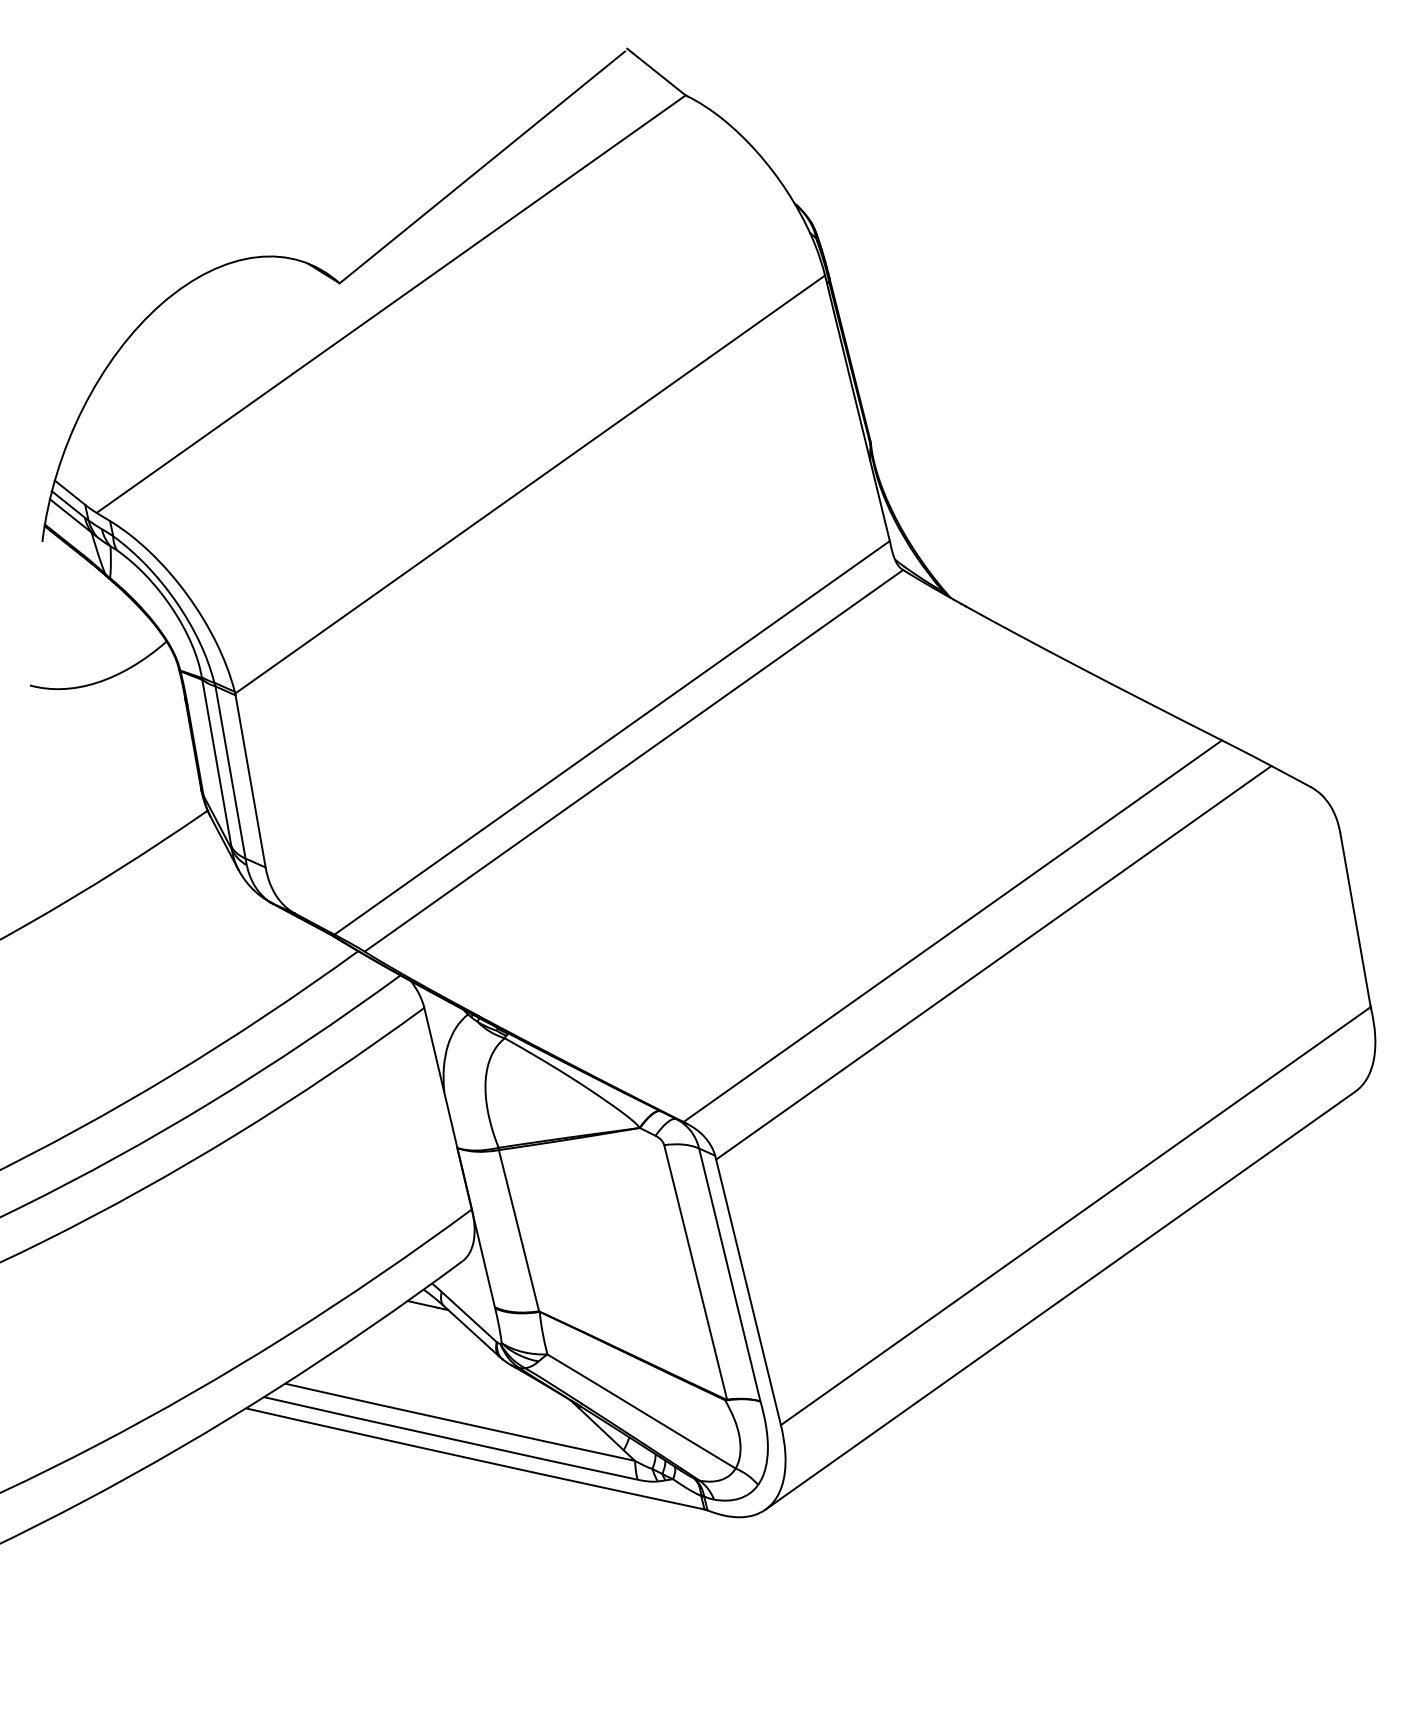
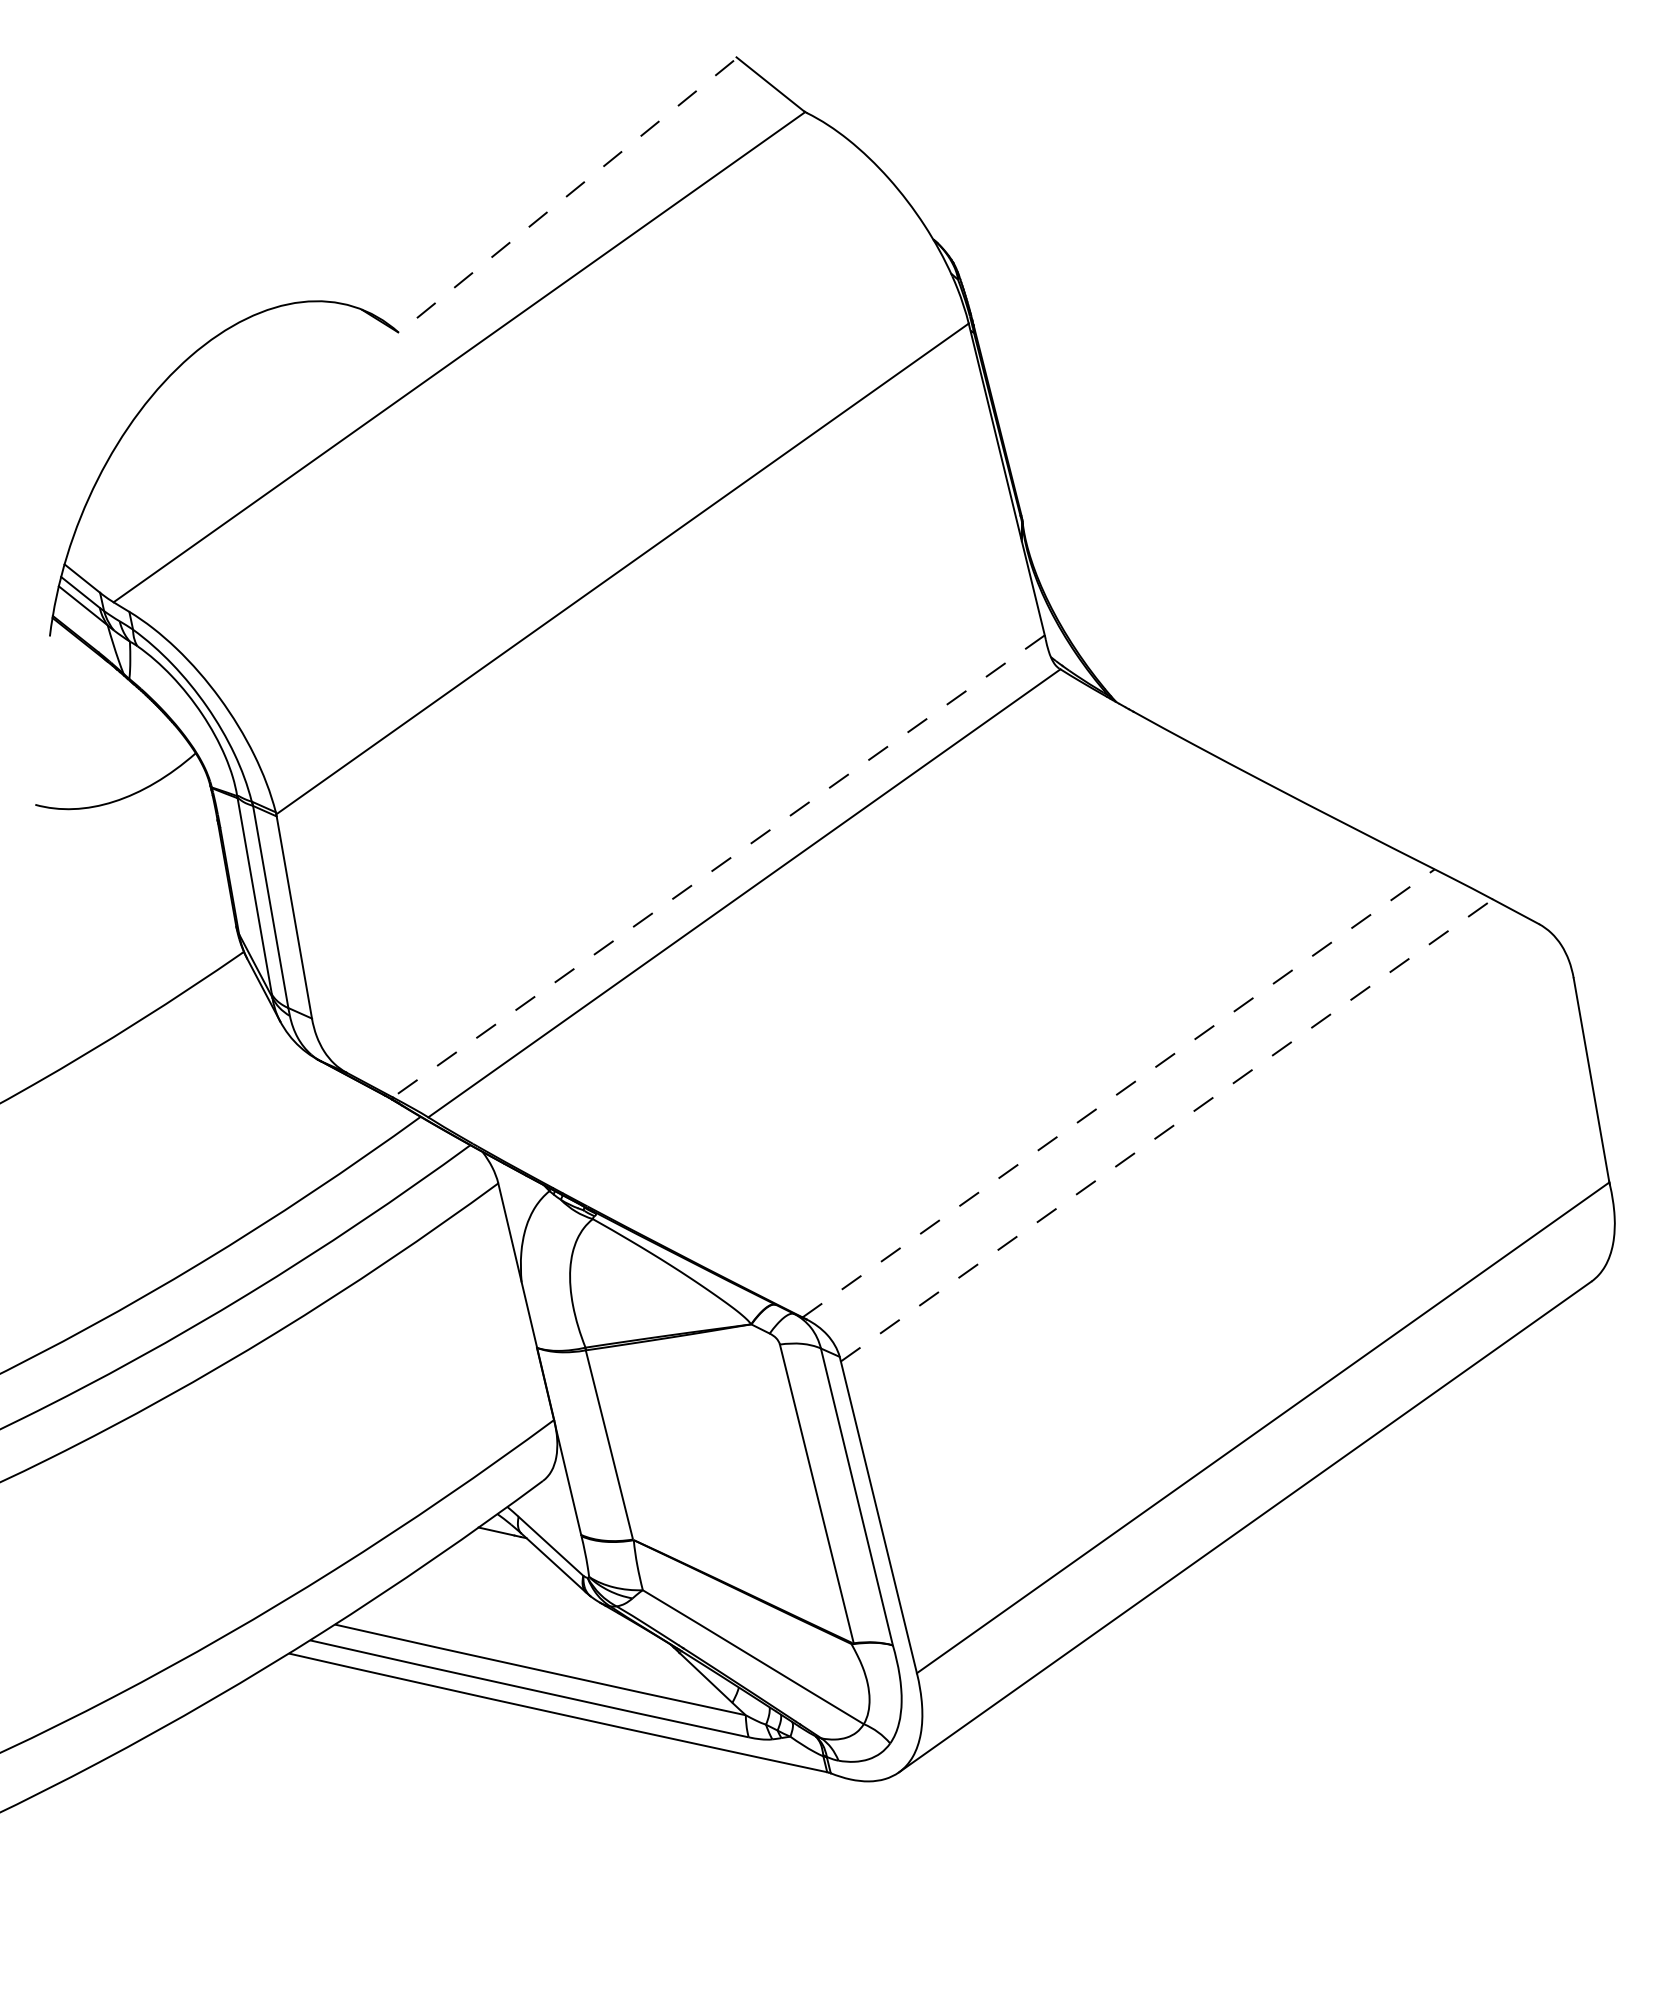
line: (482, 167) -> (566, 196), solid -> dashed
line: (611, 738) -> (718, 867), solid -> dashed
line: (953, 930) -> (1119, 1092), solid -> dashed
line: (994, 962) -> (1167, 1130), solid -> dashed

